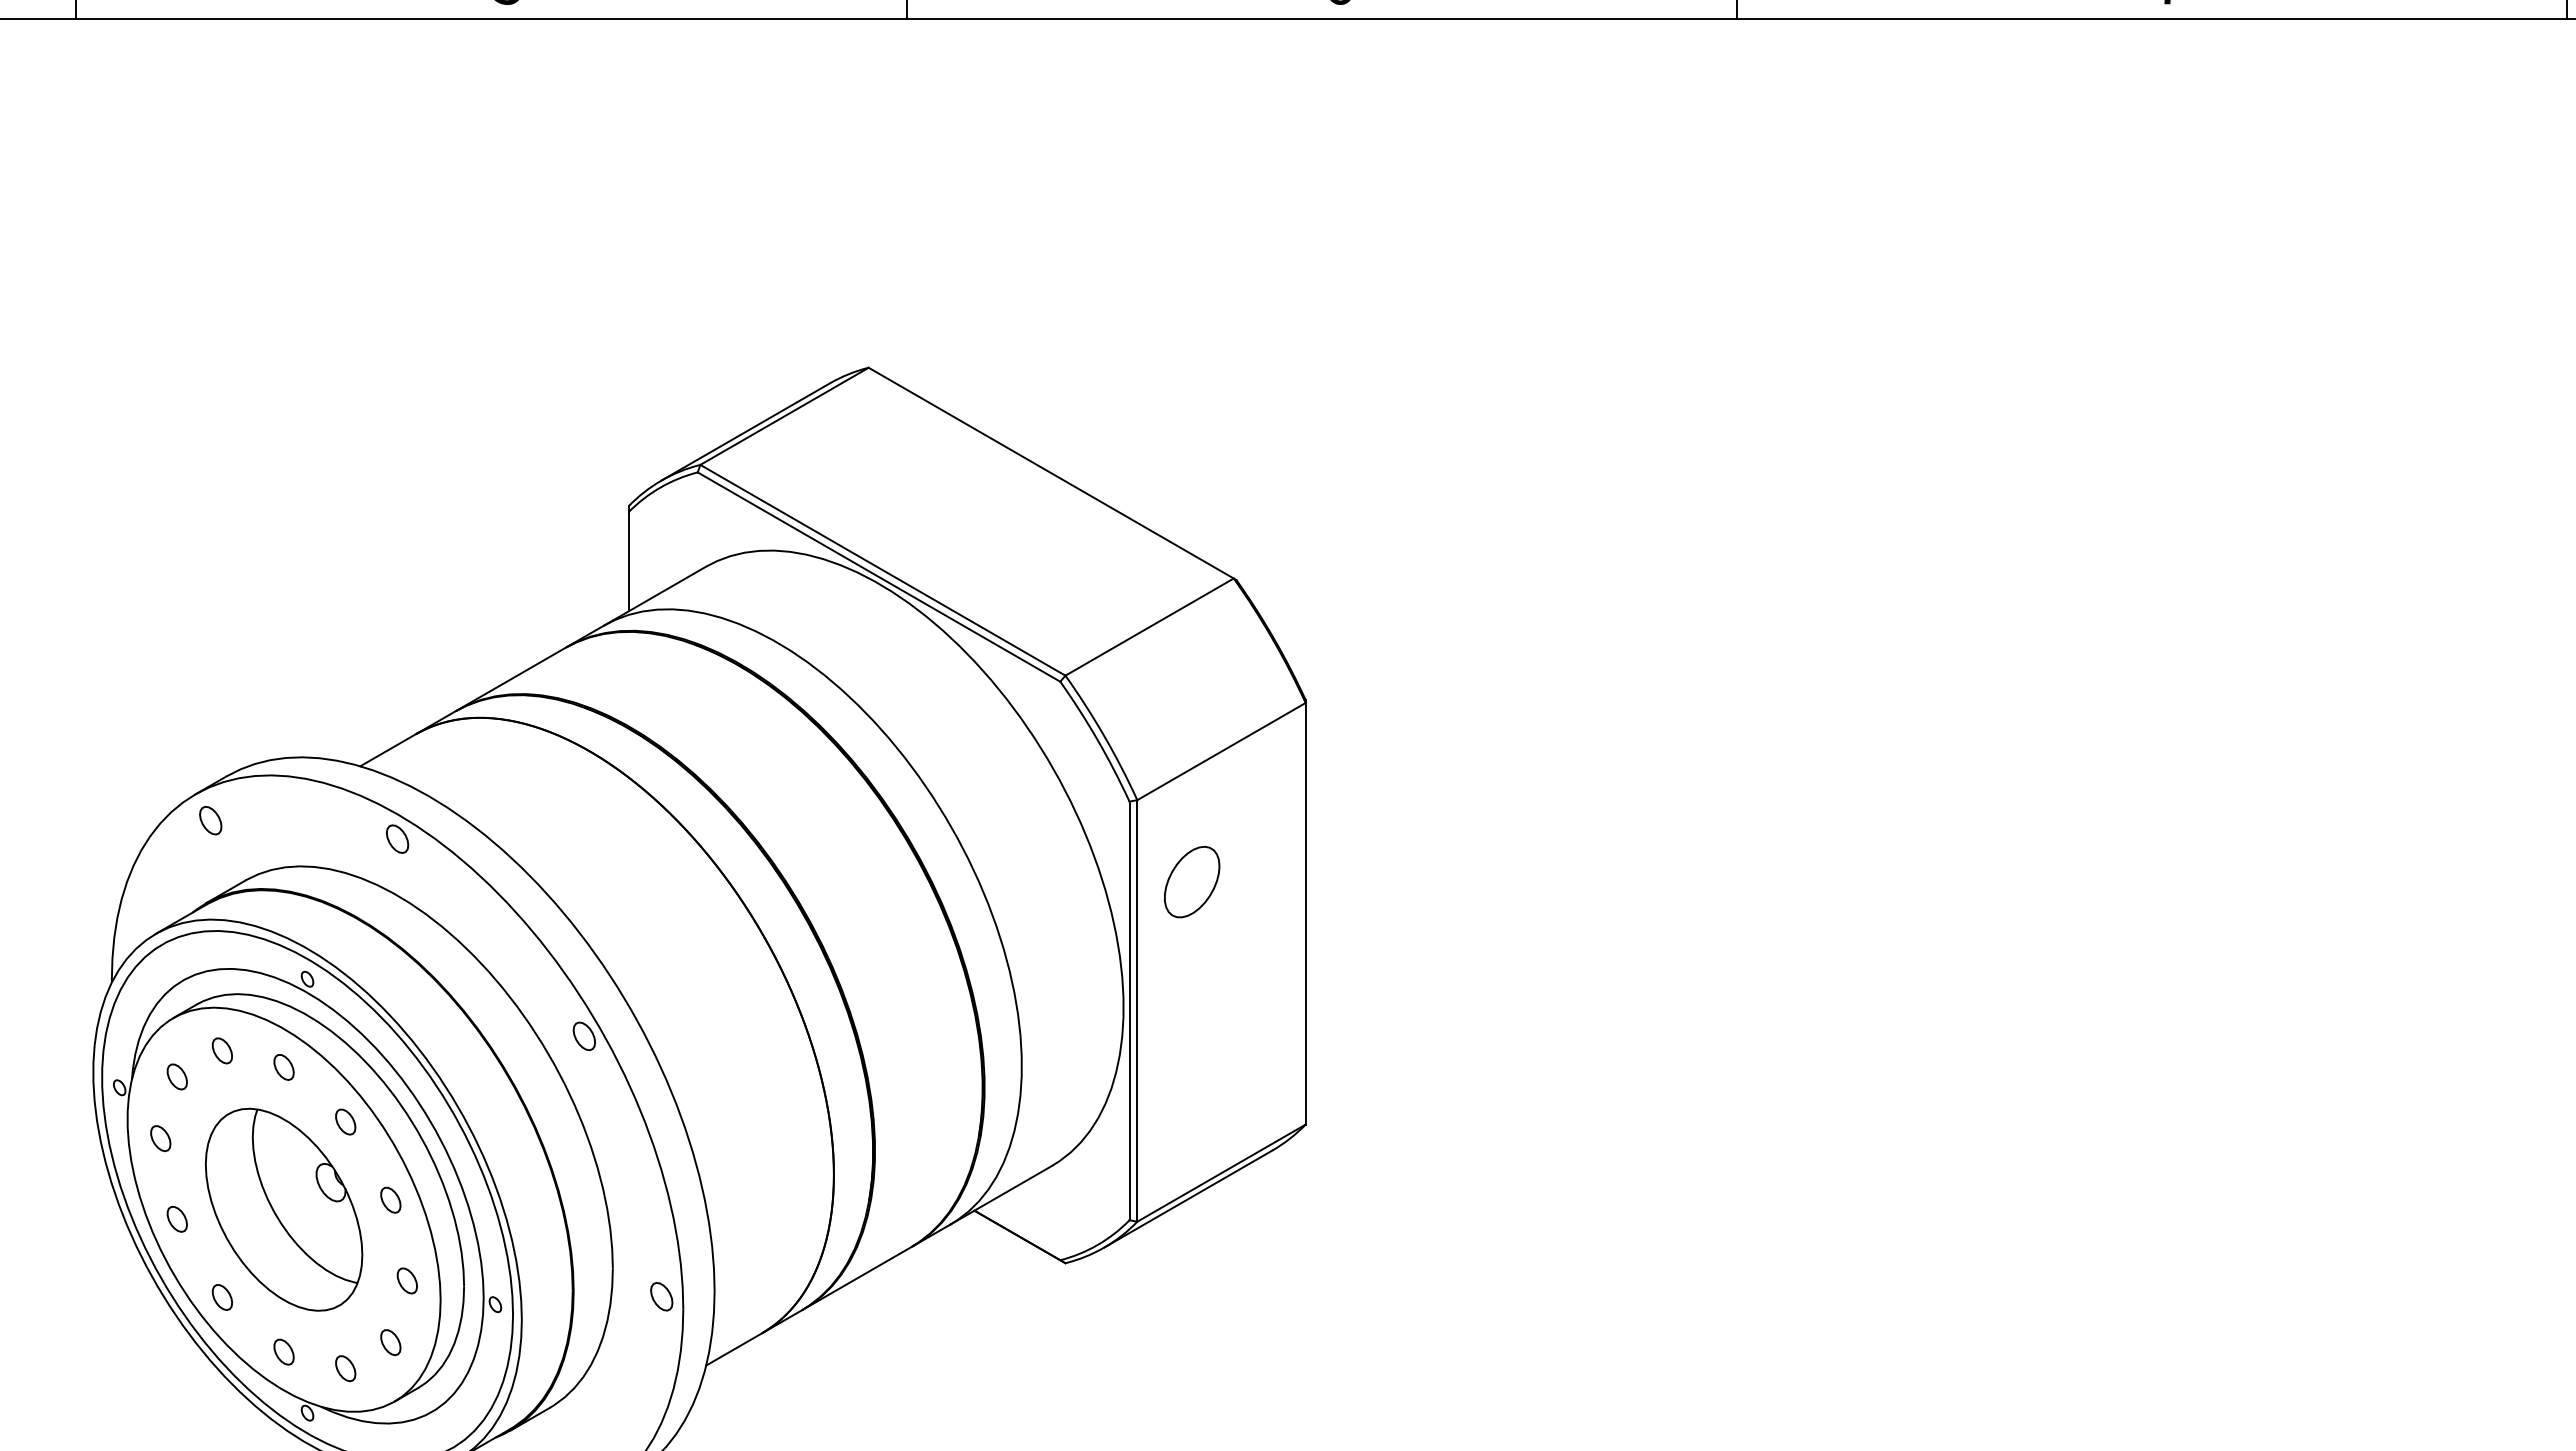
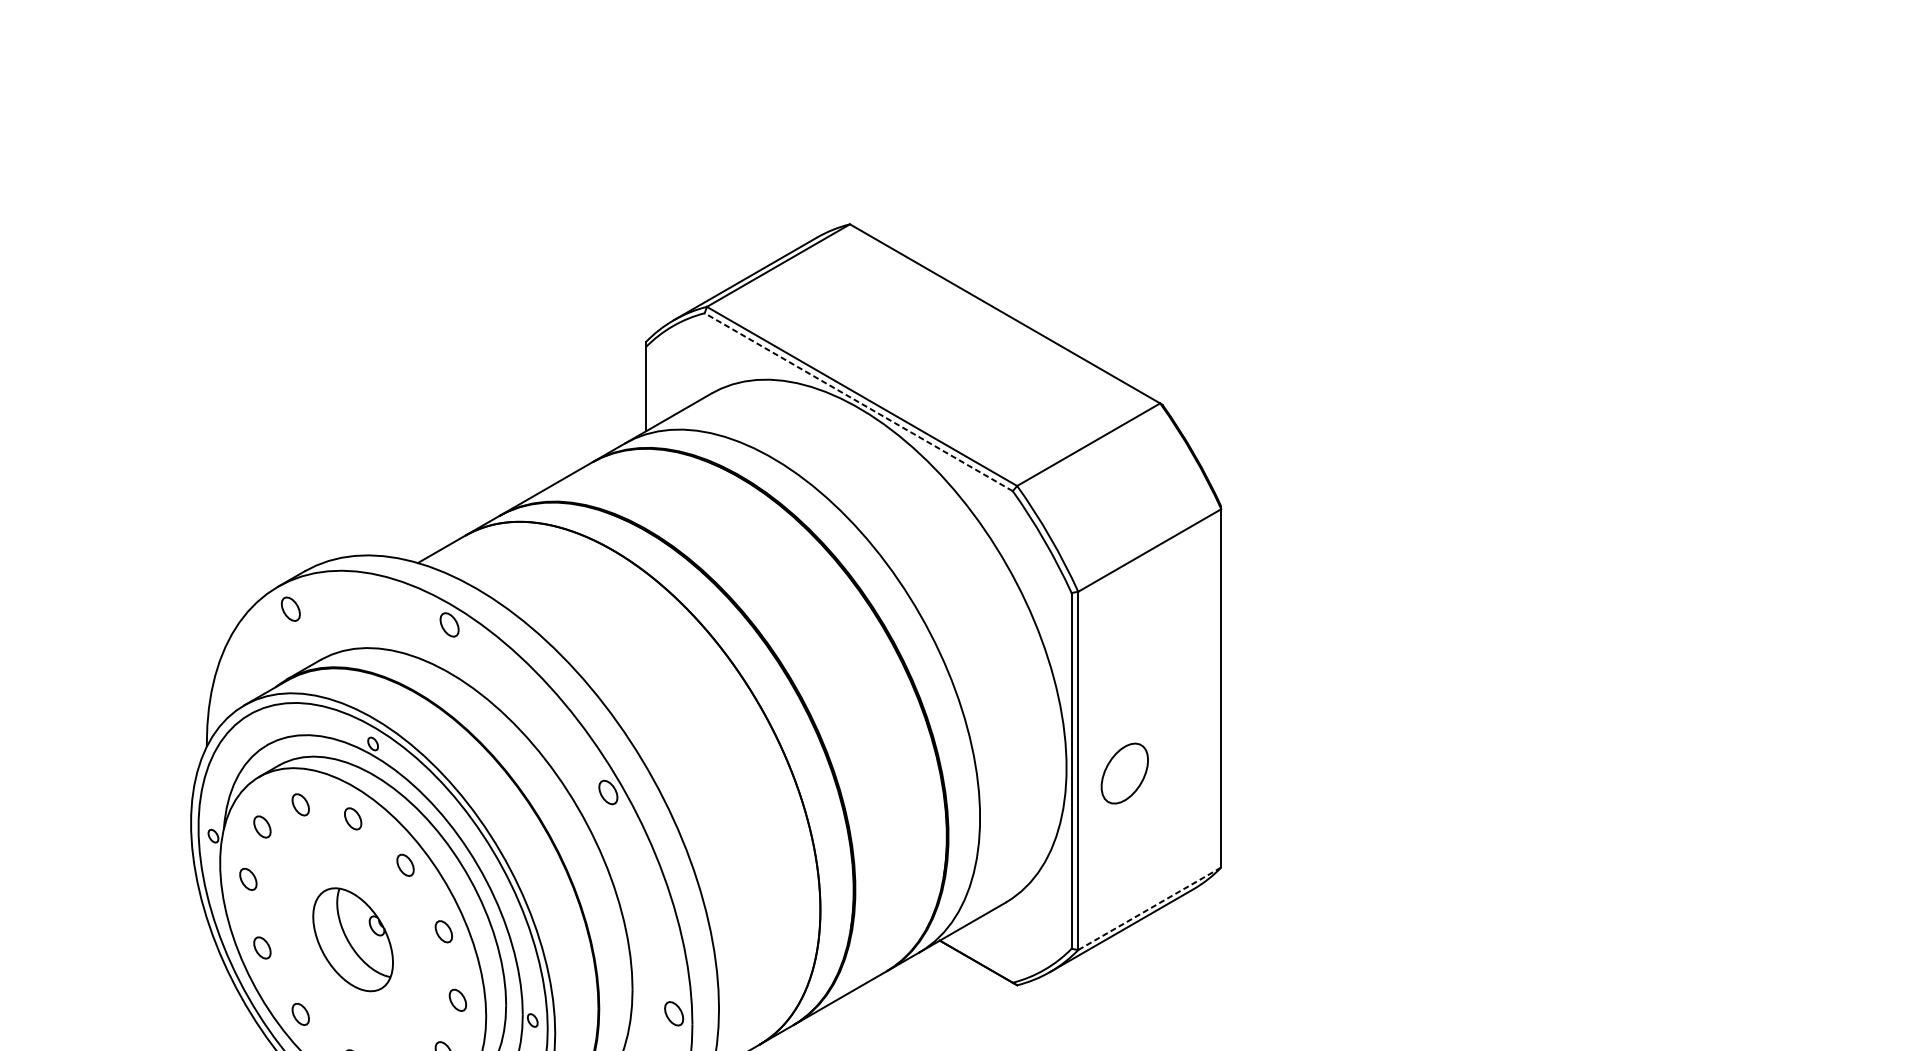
line: (878, 576) -> (858, 401), solid -> dashed
part: (1192, 881) -> (1125, 773), moved
line: (1221, 1172) -> (1149, 908), solid -> dashed
part: (283, 1209) -> (352, 939), size x0.6

